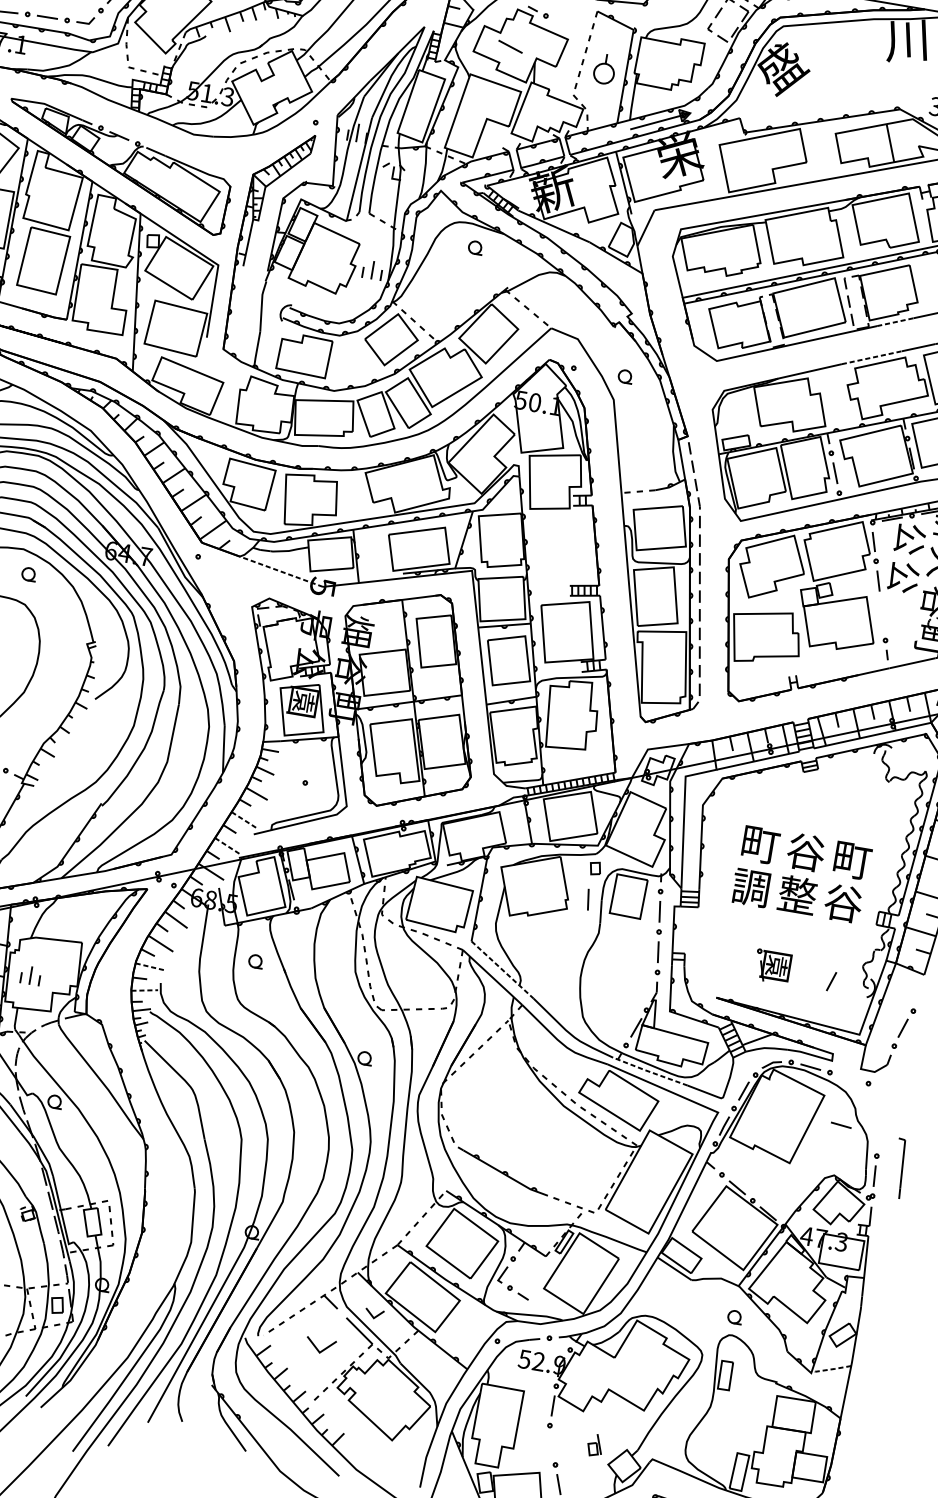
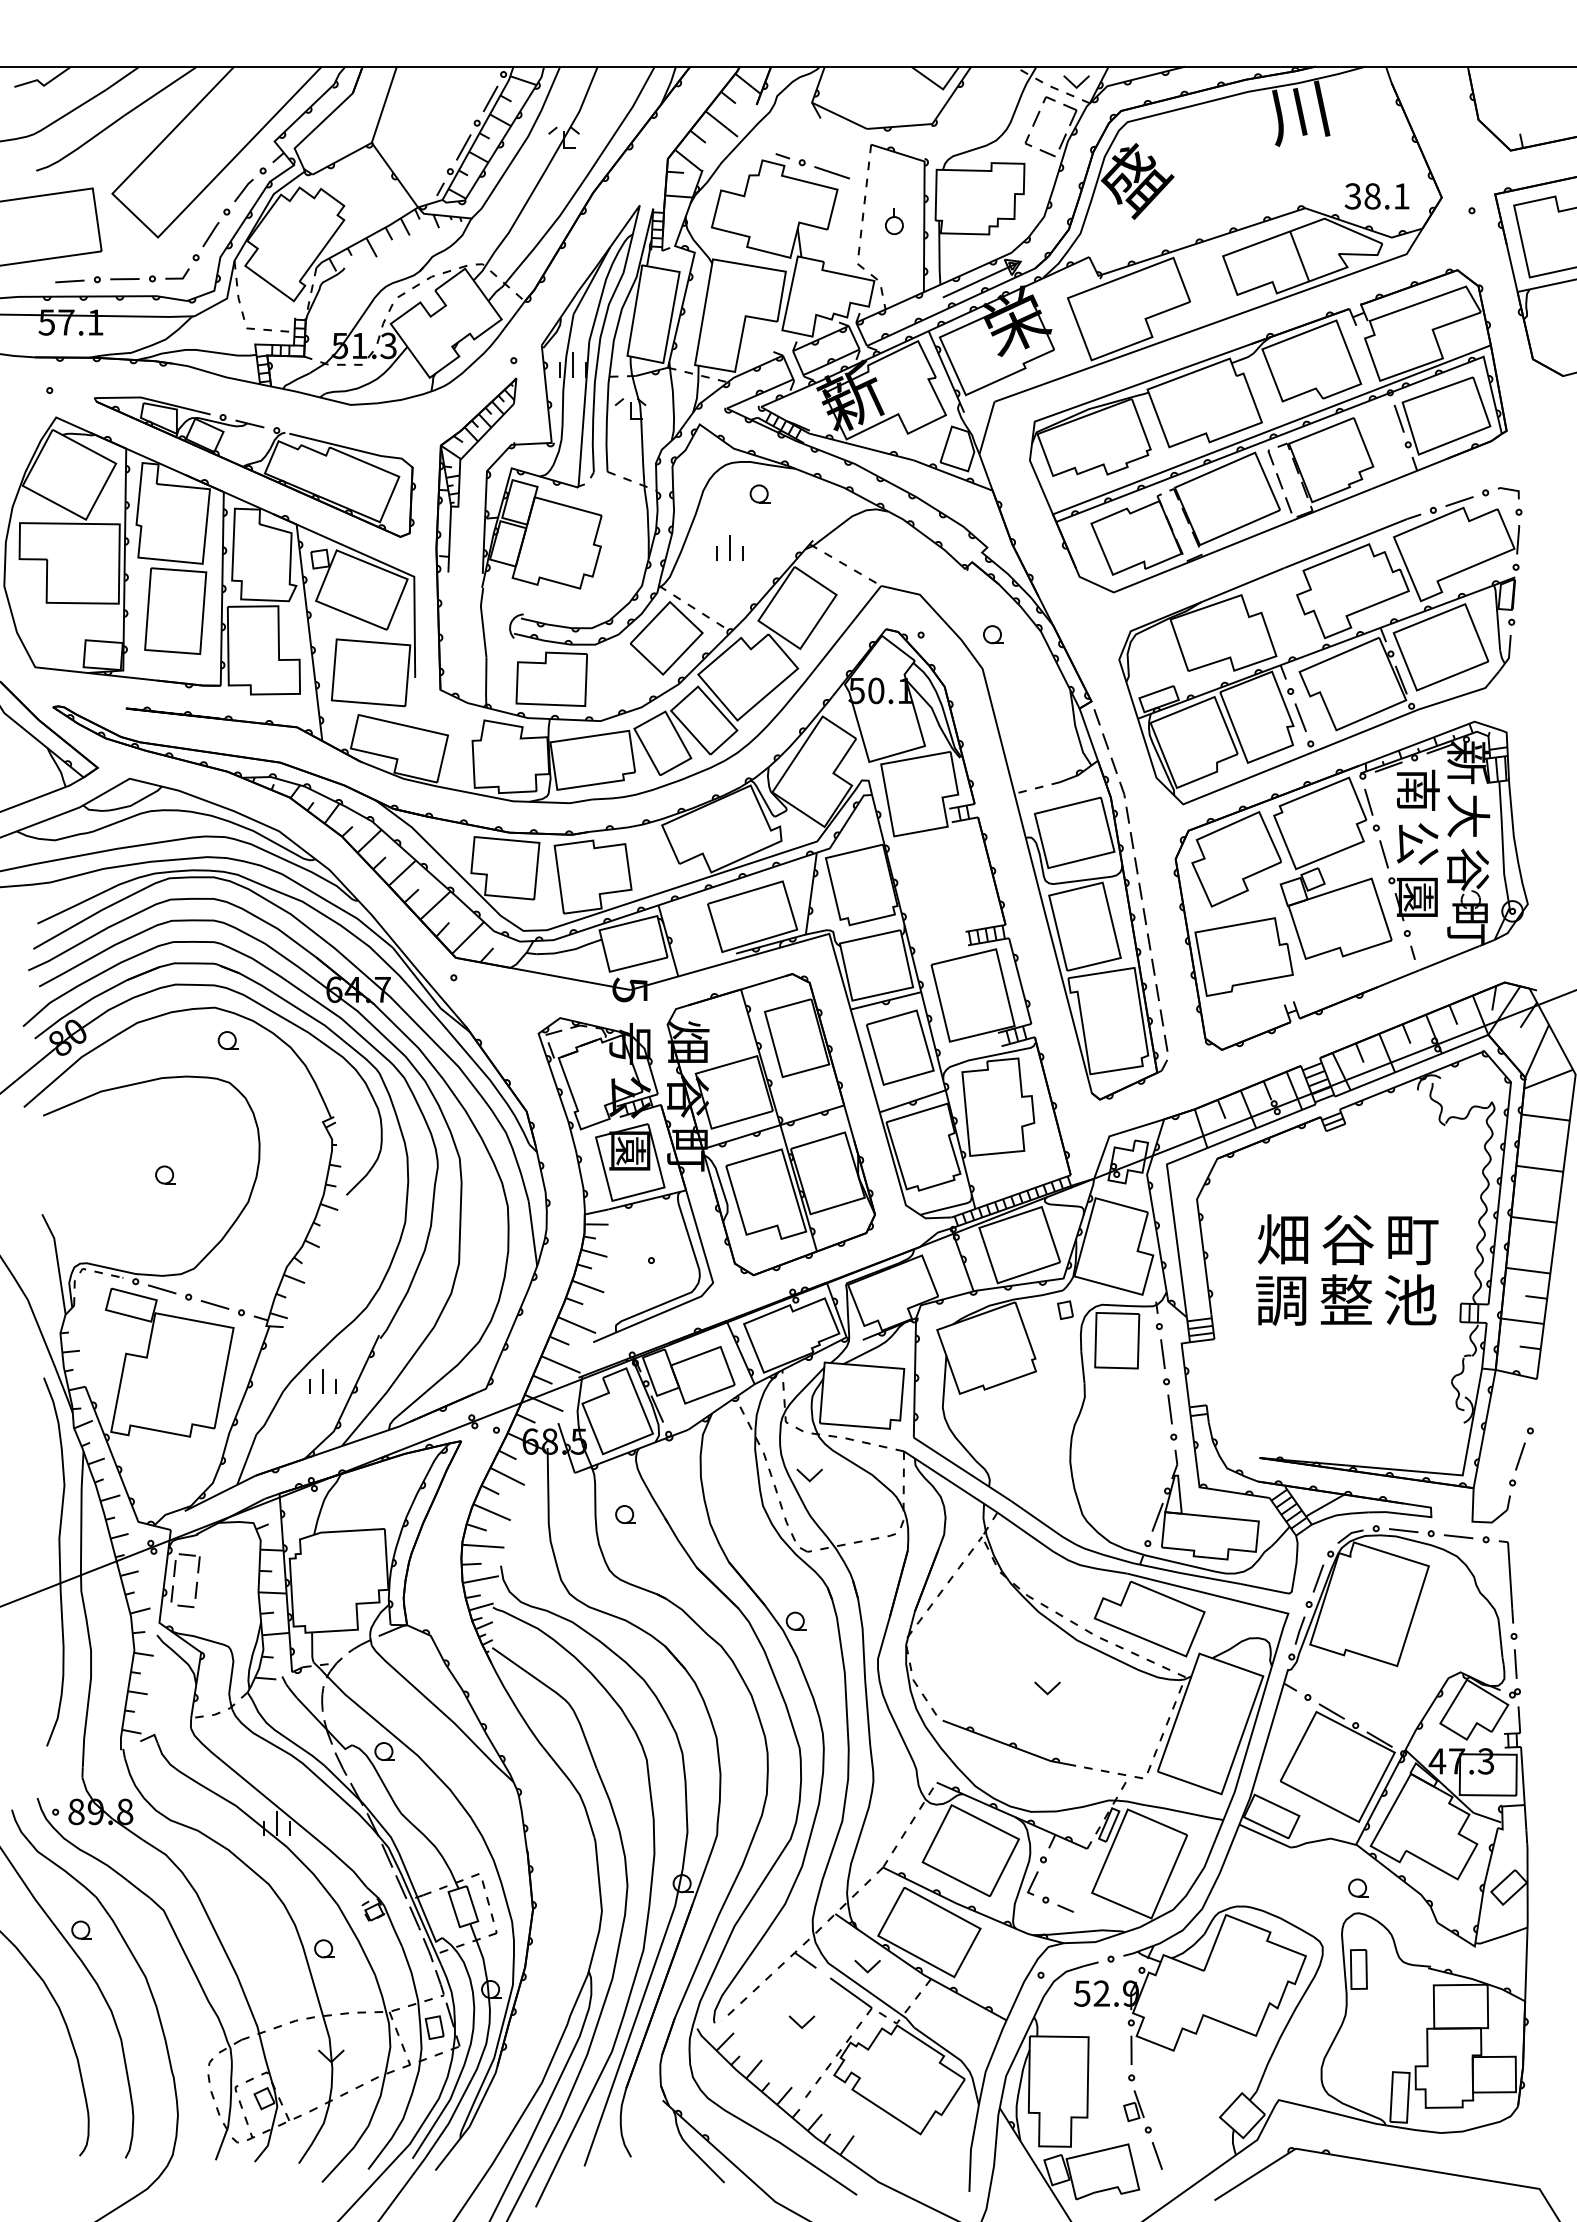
line: (510, 46) -> (831, 172), moved
part: (604, 69) -> (894, 221), size x0.62
part: (372, 269) -> (729, 547), moved
line: (895, 322) -> (1347, 498), dashed -> solid
line: (872, 357) -> (1324, 552), dashed -> solid
text: (910, 539) -> (1417, 790), 公 -> 南
line: (281, 571) -> (570, 978), dashed -> solid
line: (243, 820) -> (576, 1325), dashed -> solid
text: (759, 844) -> (1283, 1239), 町 -> 畑
line: (228, 846) -> (561, 1364), dashed -> solid
line: (587, 899) -> (1062, 1354), removed
text: (843, 902) -> (1410, 1299), 谷 -> 池
part: (392, 955) -> (809, 1475), added
line: (150, 967) -> (483, 1546), dashed -> solid
part: (772, 967) -> (1412, 899), moved
line: (503, 970) -> (963, 1469), dashed -> solid
part: (30, 975) -> (322, 1381), moved
line: (831, 981) -> (1412, 1409), removed
line: (145, 990) -> (481, 1579), dashed -> solid
line: (648, 1071) -> (1184, 1573), dashed -> solid
line: (841, 1125) -> (1458, 1536), moved
part: (536, 1136) -> (1047, 1688), added
part: (899, 1168) -> (1506, 1581), moved
part: (320, 1345) -> (801, 2021), size x0.62
line: (831, 1369) -> (1501, 1936), dashed -> solid
part: (595, 1445) -> (1133, 2106), moved

